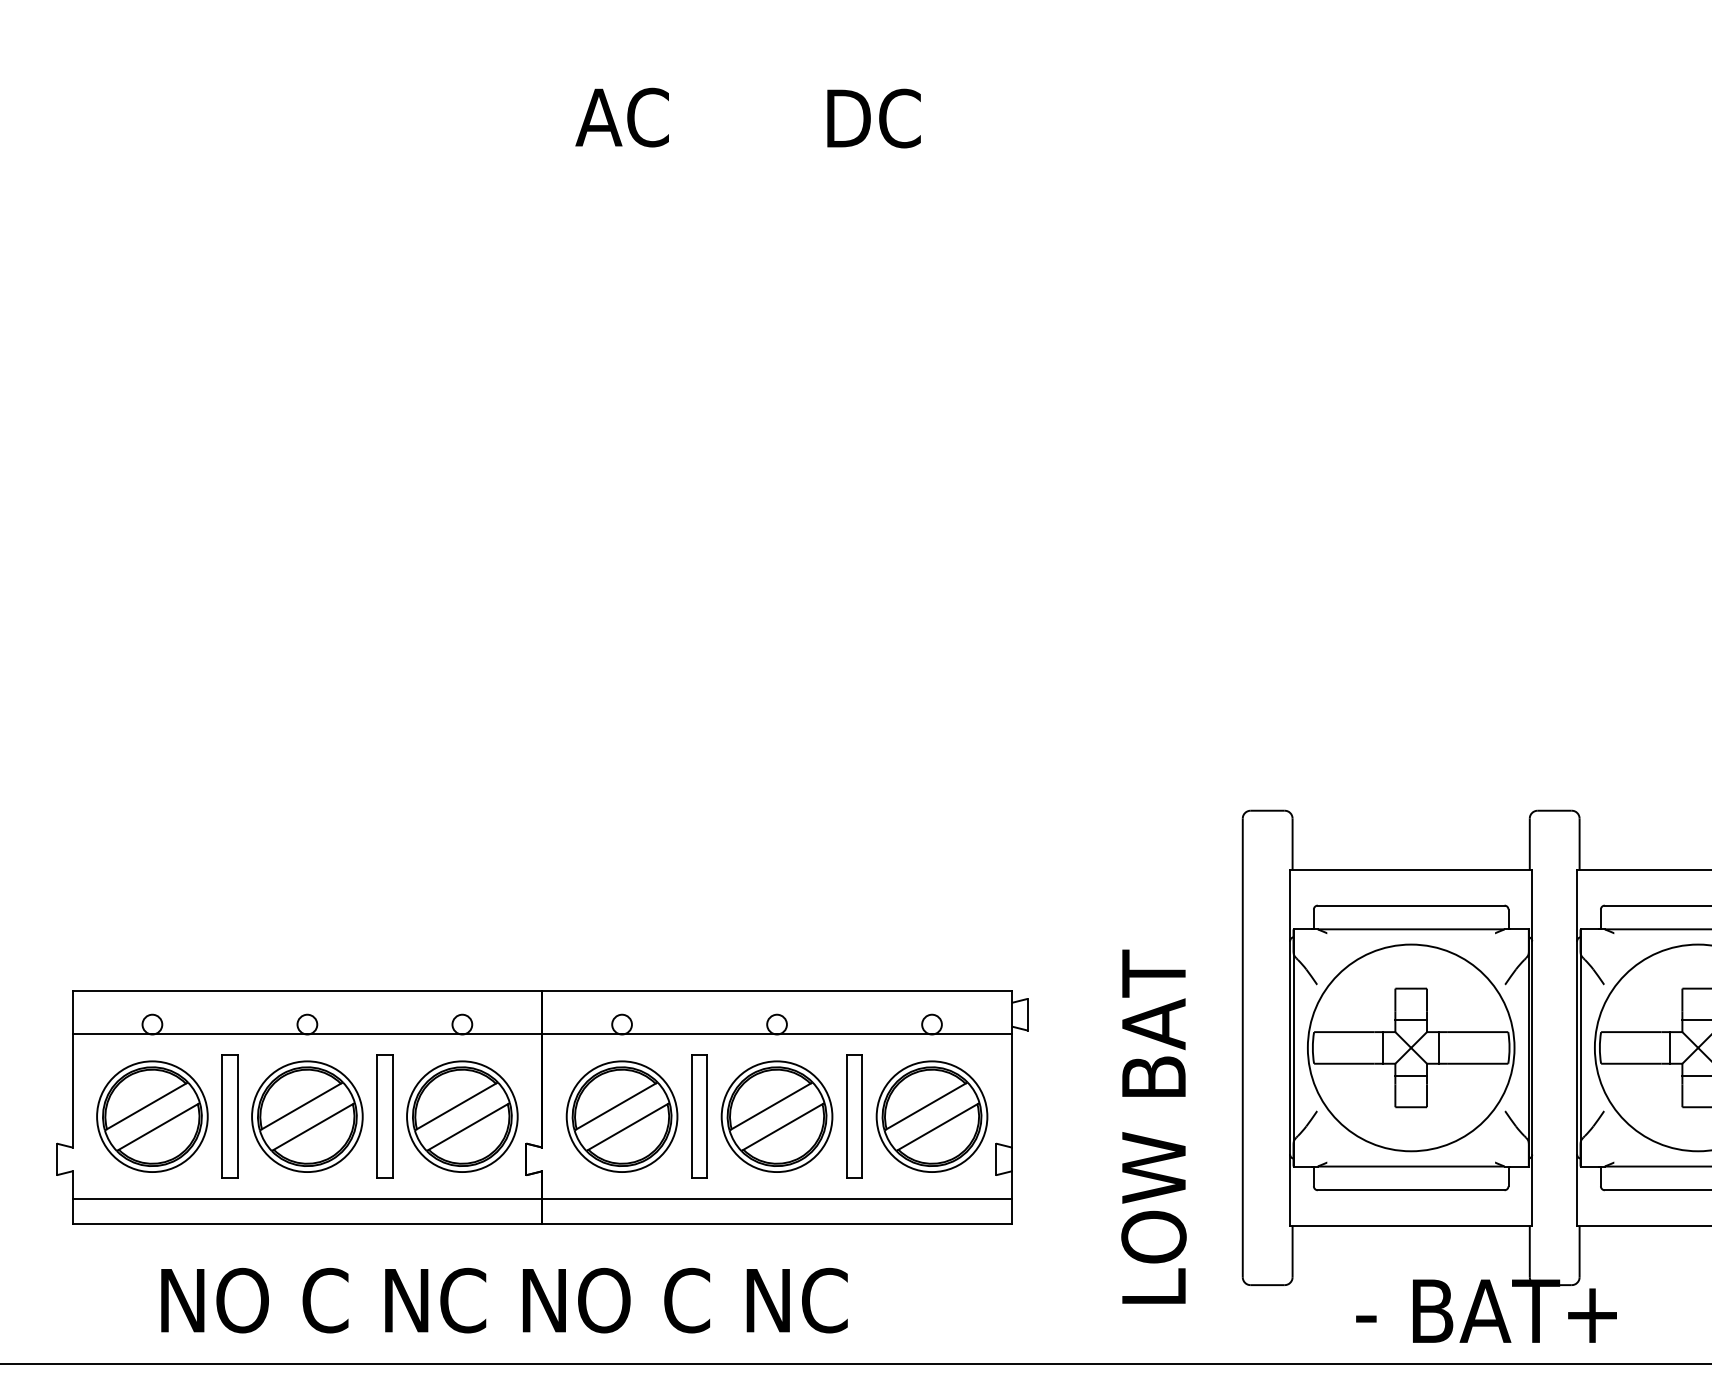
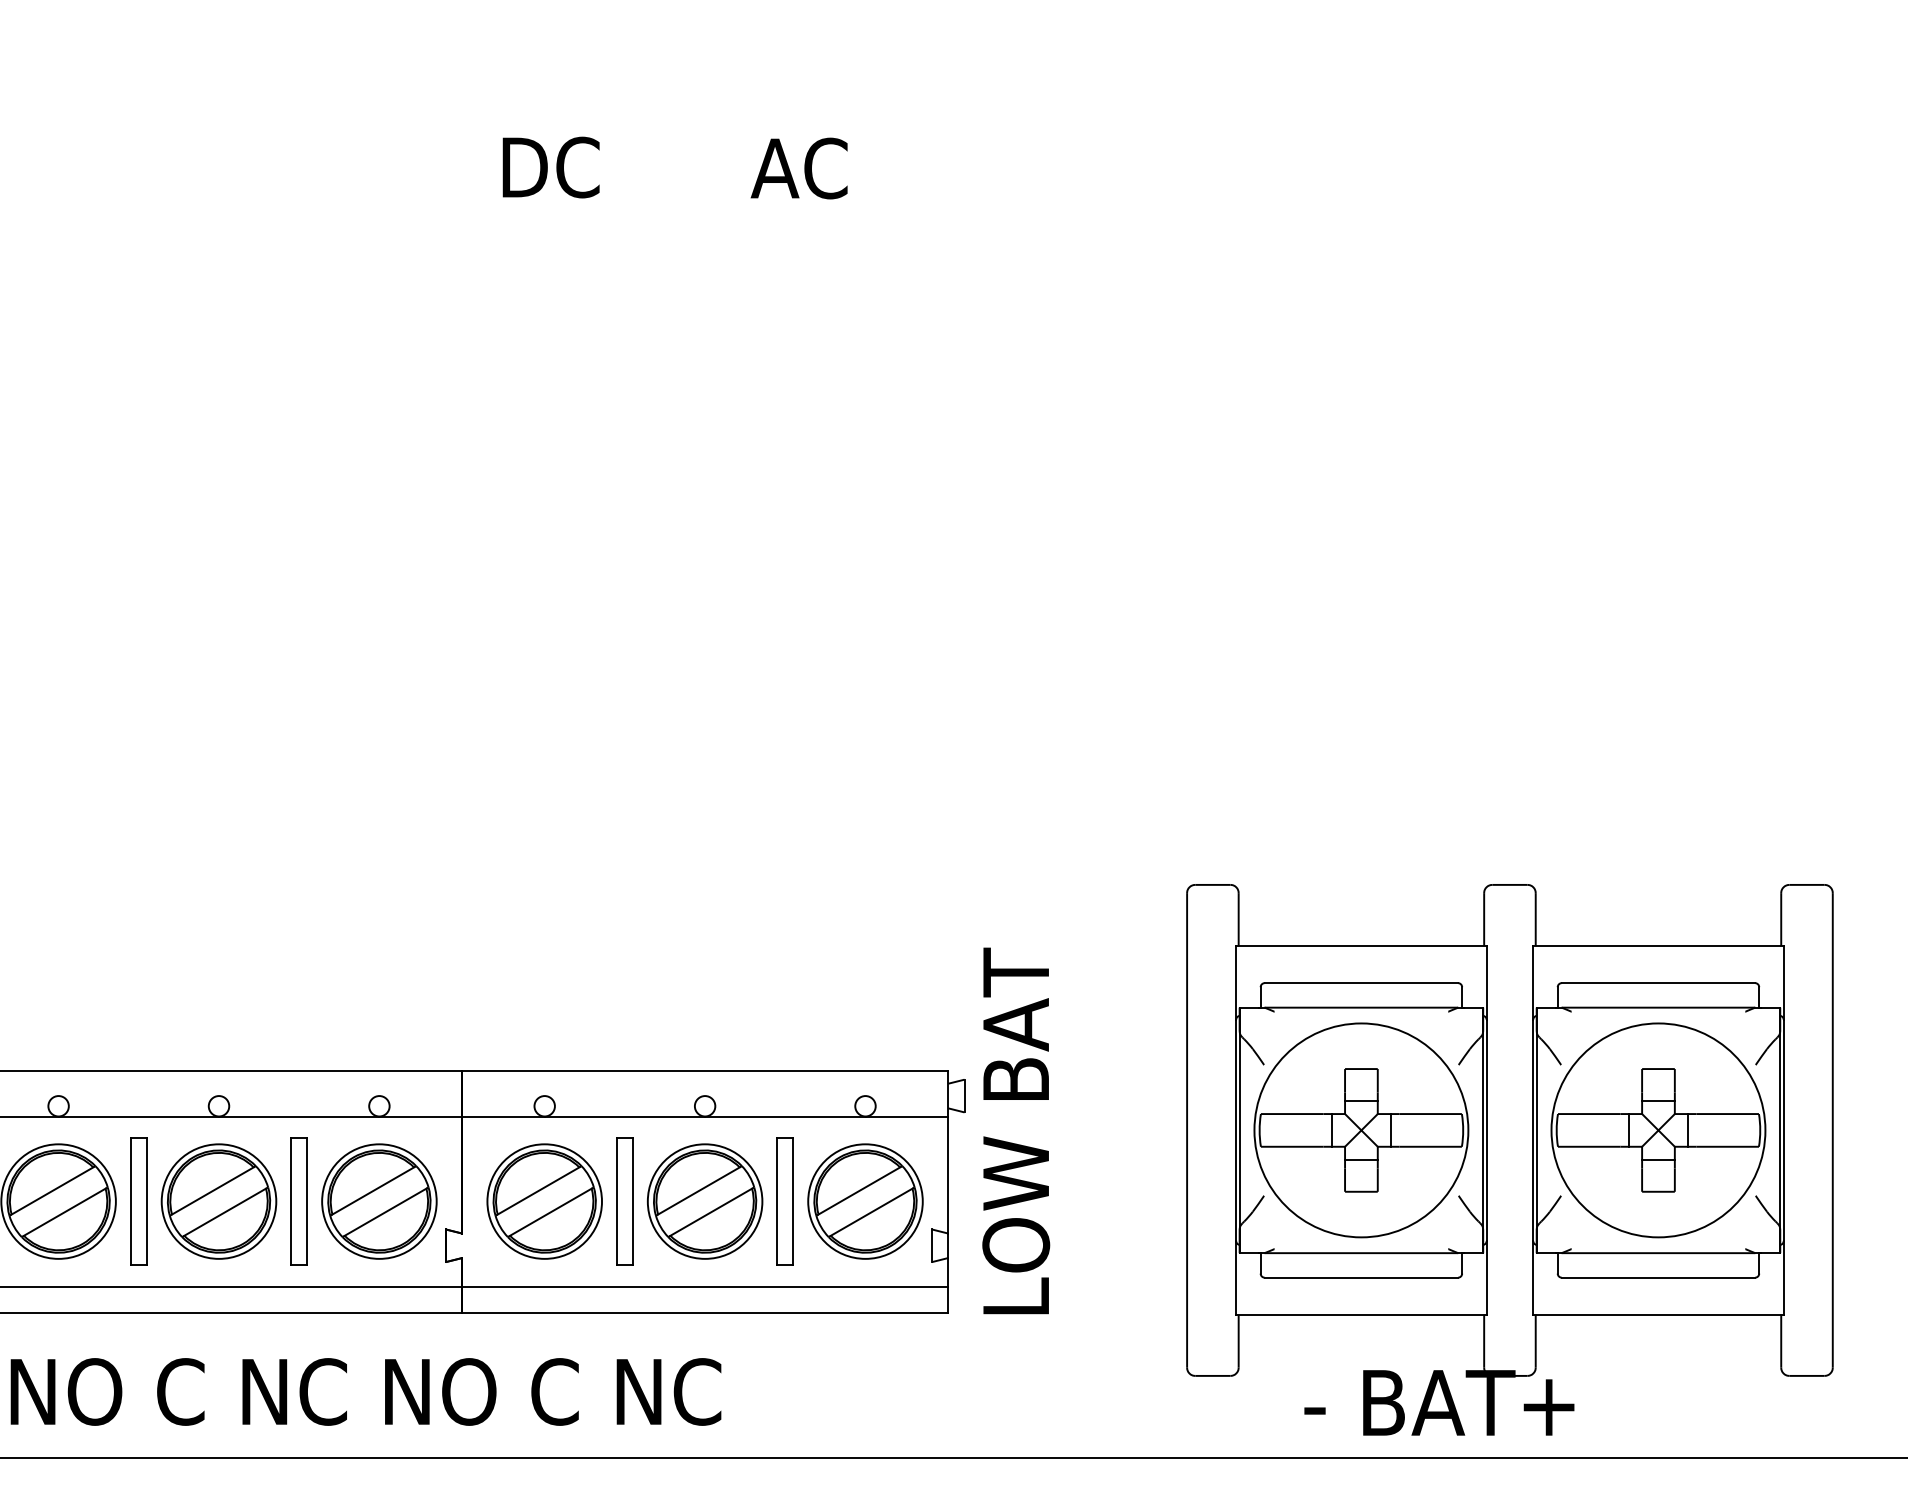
text: (624, 117) -> (547, 167), AC -> DC
text: (870, 118) -> (801, 168), DC -> AC
text: (1154, 1126) -> (1016, 1130), moved
text: (504, 1300) -> (365, 1391), moved

